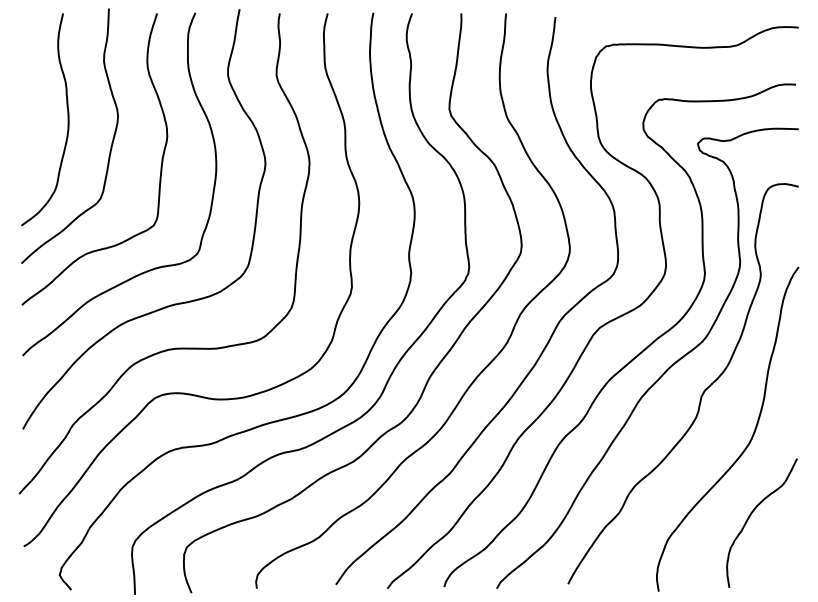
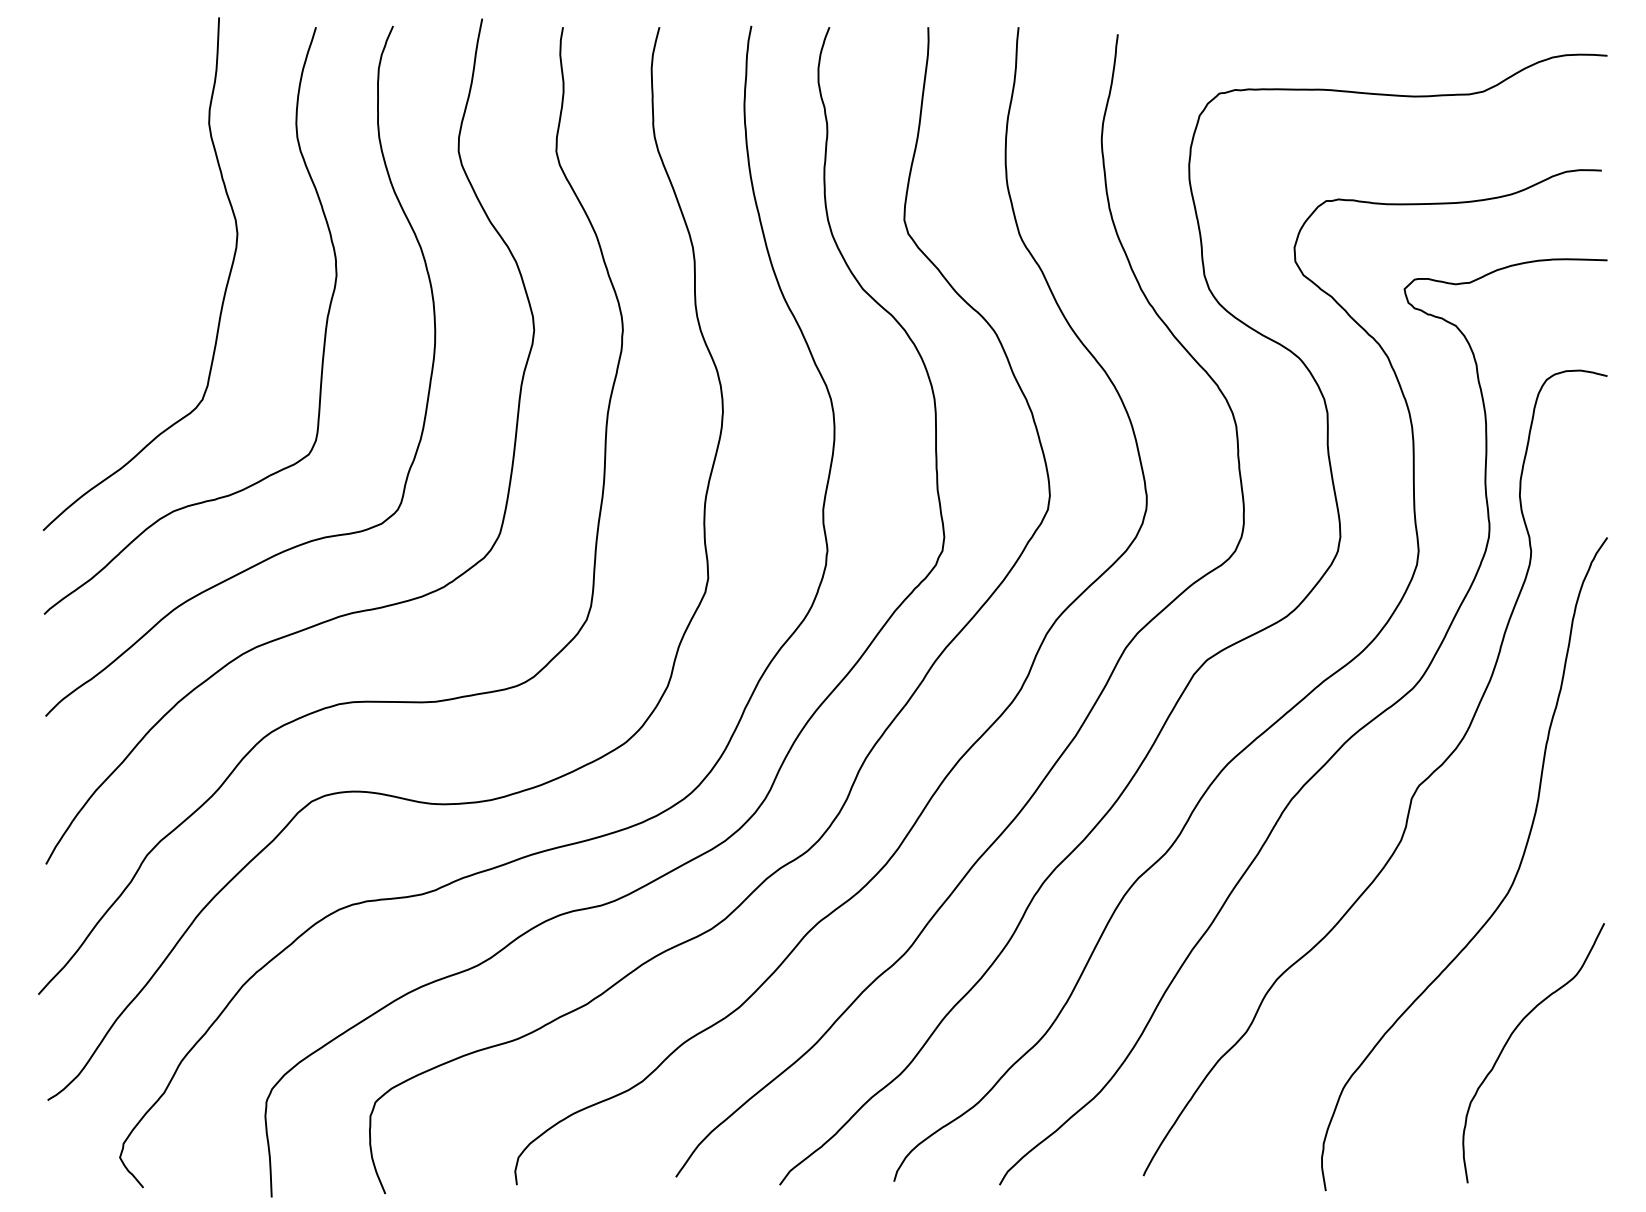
curve: (67, 119) -> (135, 240), removed

